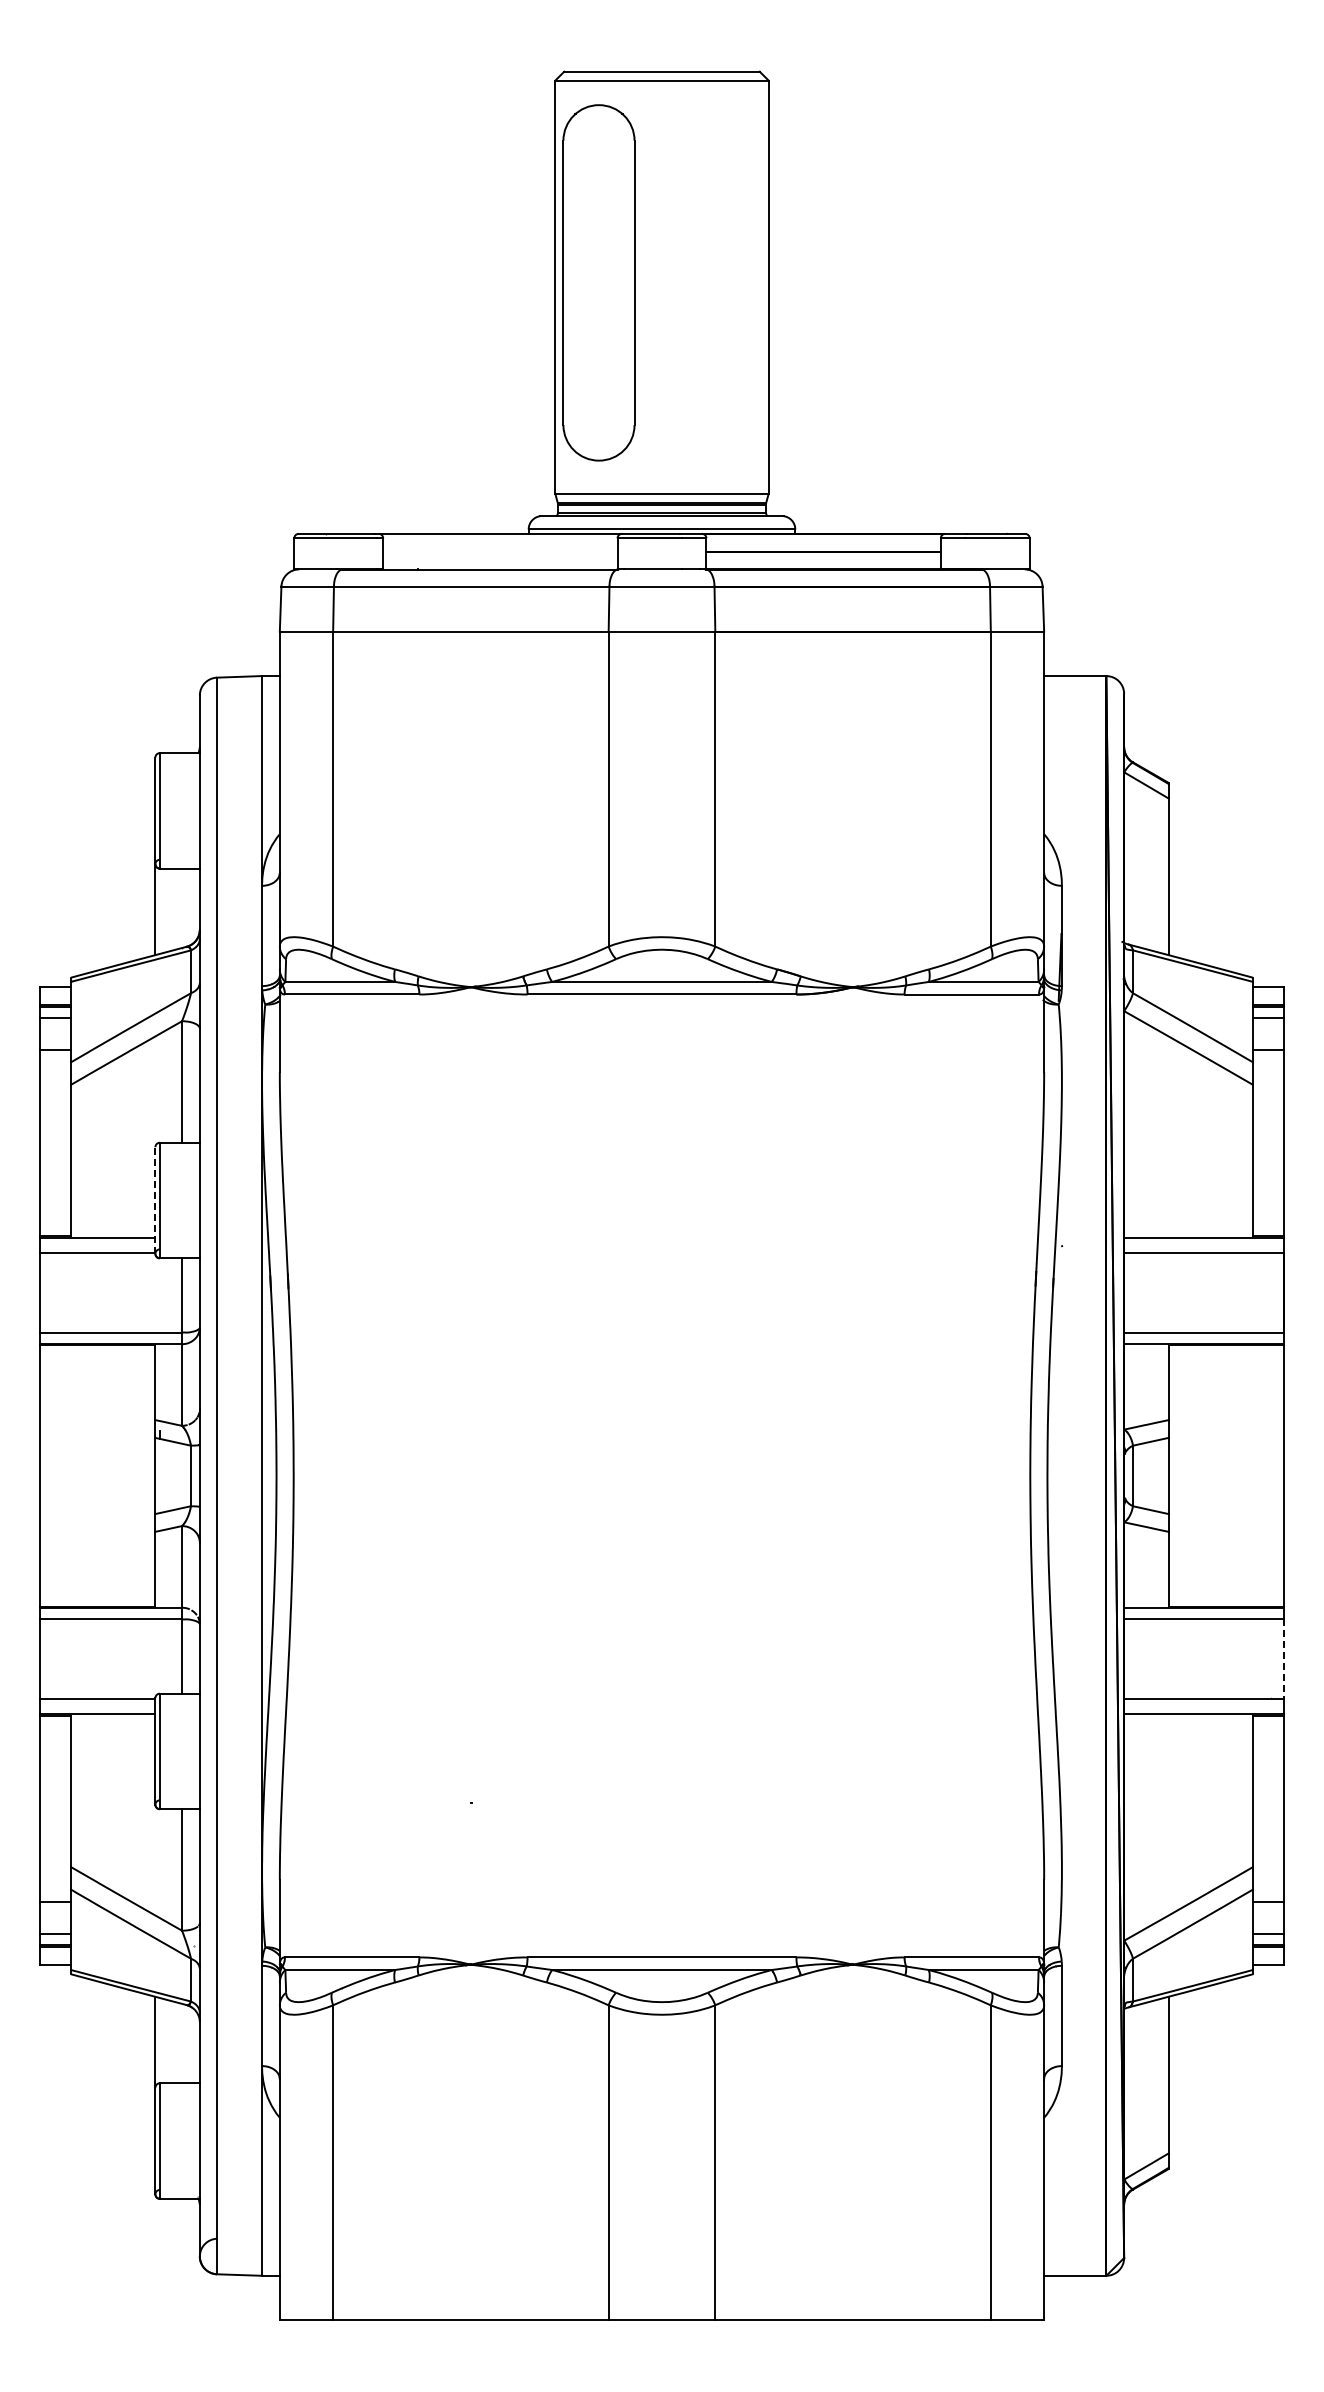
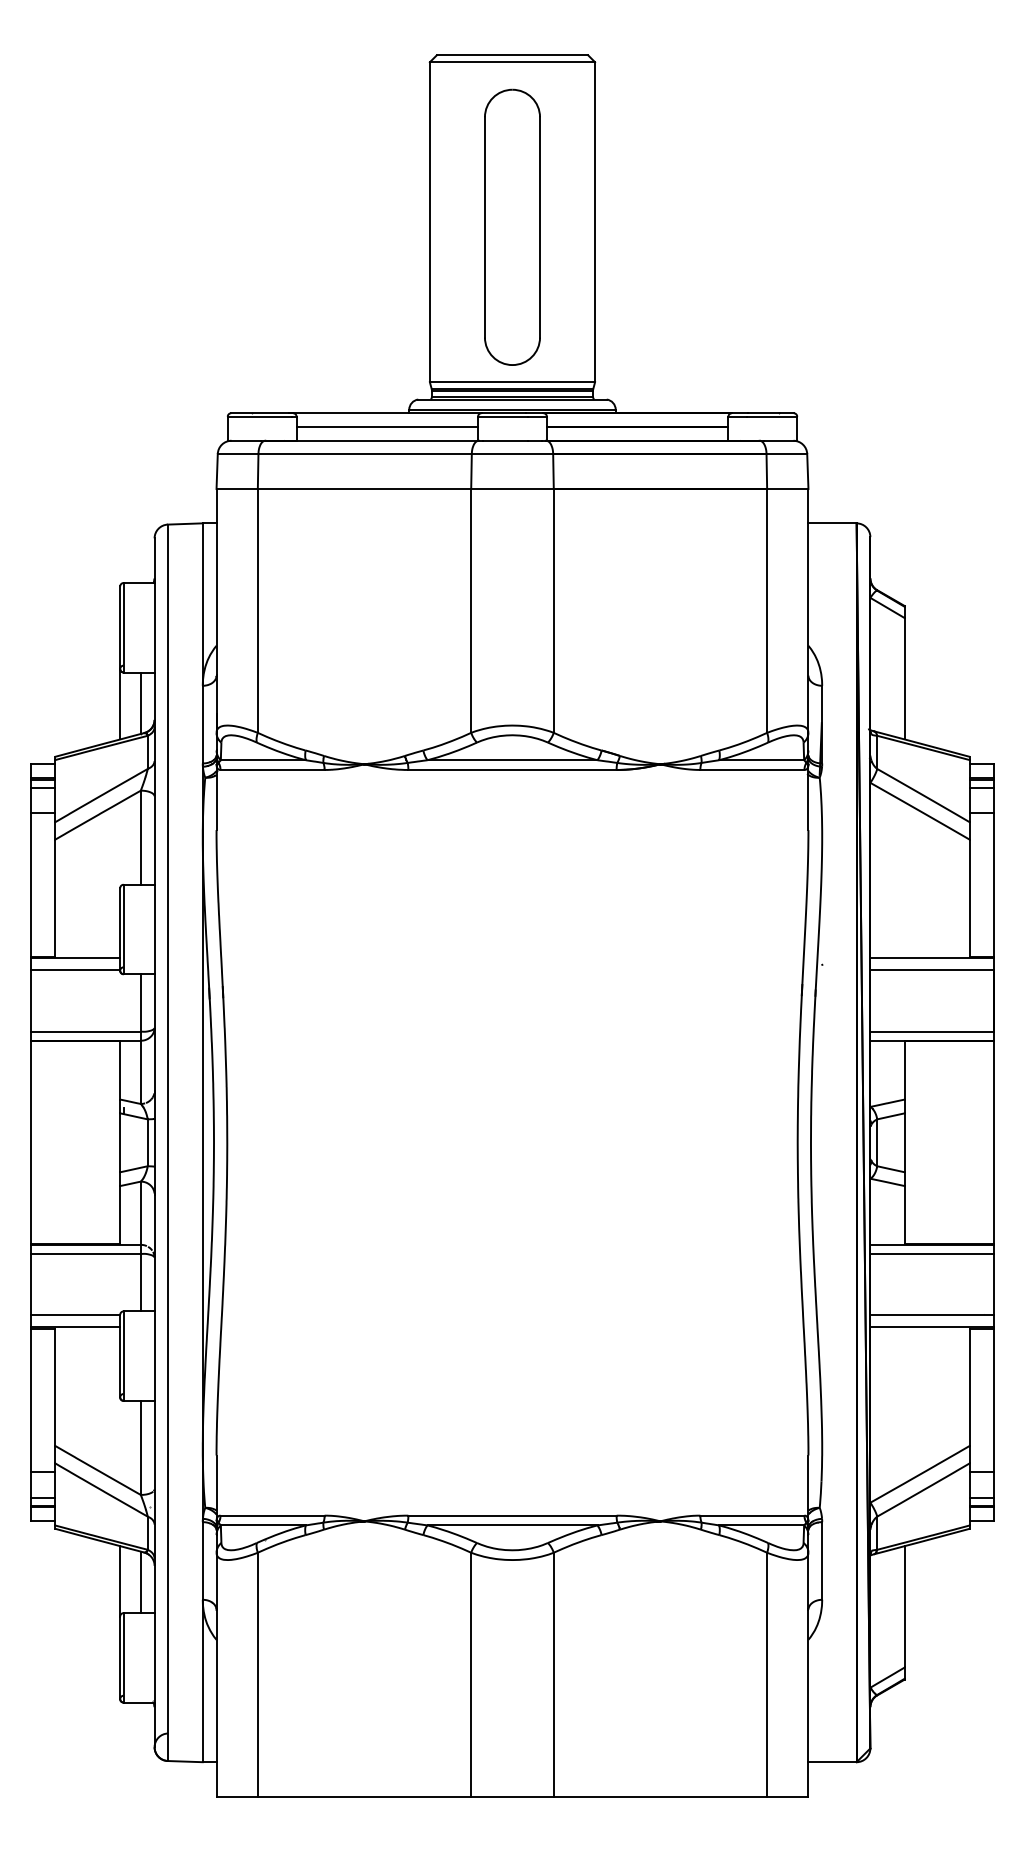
part: (598, 282) -> (512, 227), moved
line: (500, 551) -> (387, 426), added
line: (182, 908) -> (141, 703), added
line: (155, 1200) -> (120, 929), dashed -> solid
line: (1284, 1658) -> (994, 1284), dashed -> solid
line: (182, 2043) -> (141, 1582), added

